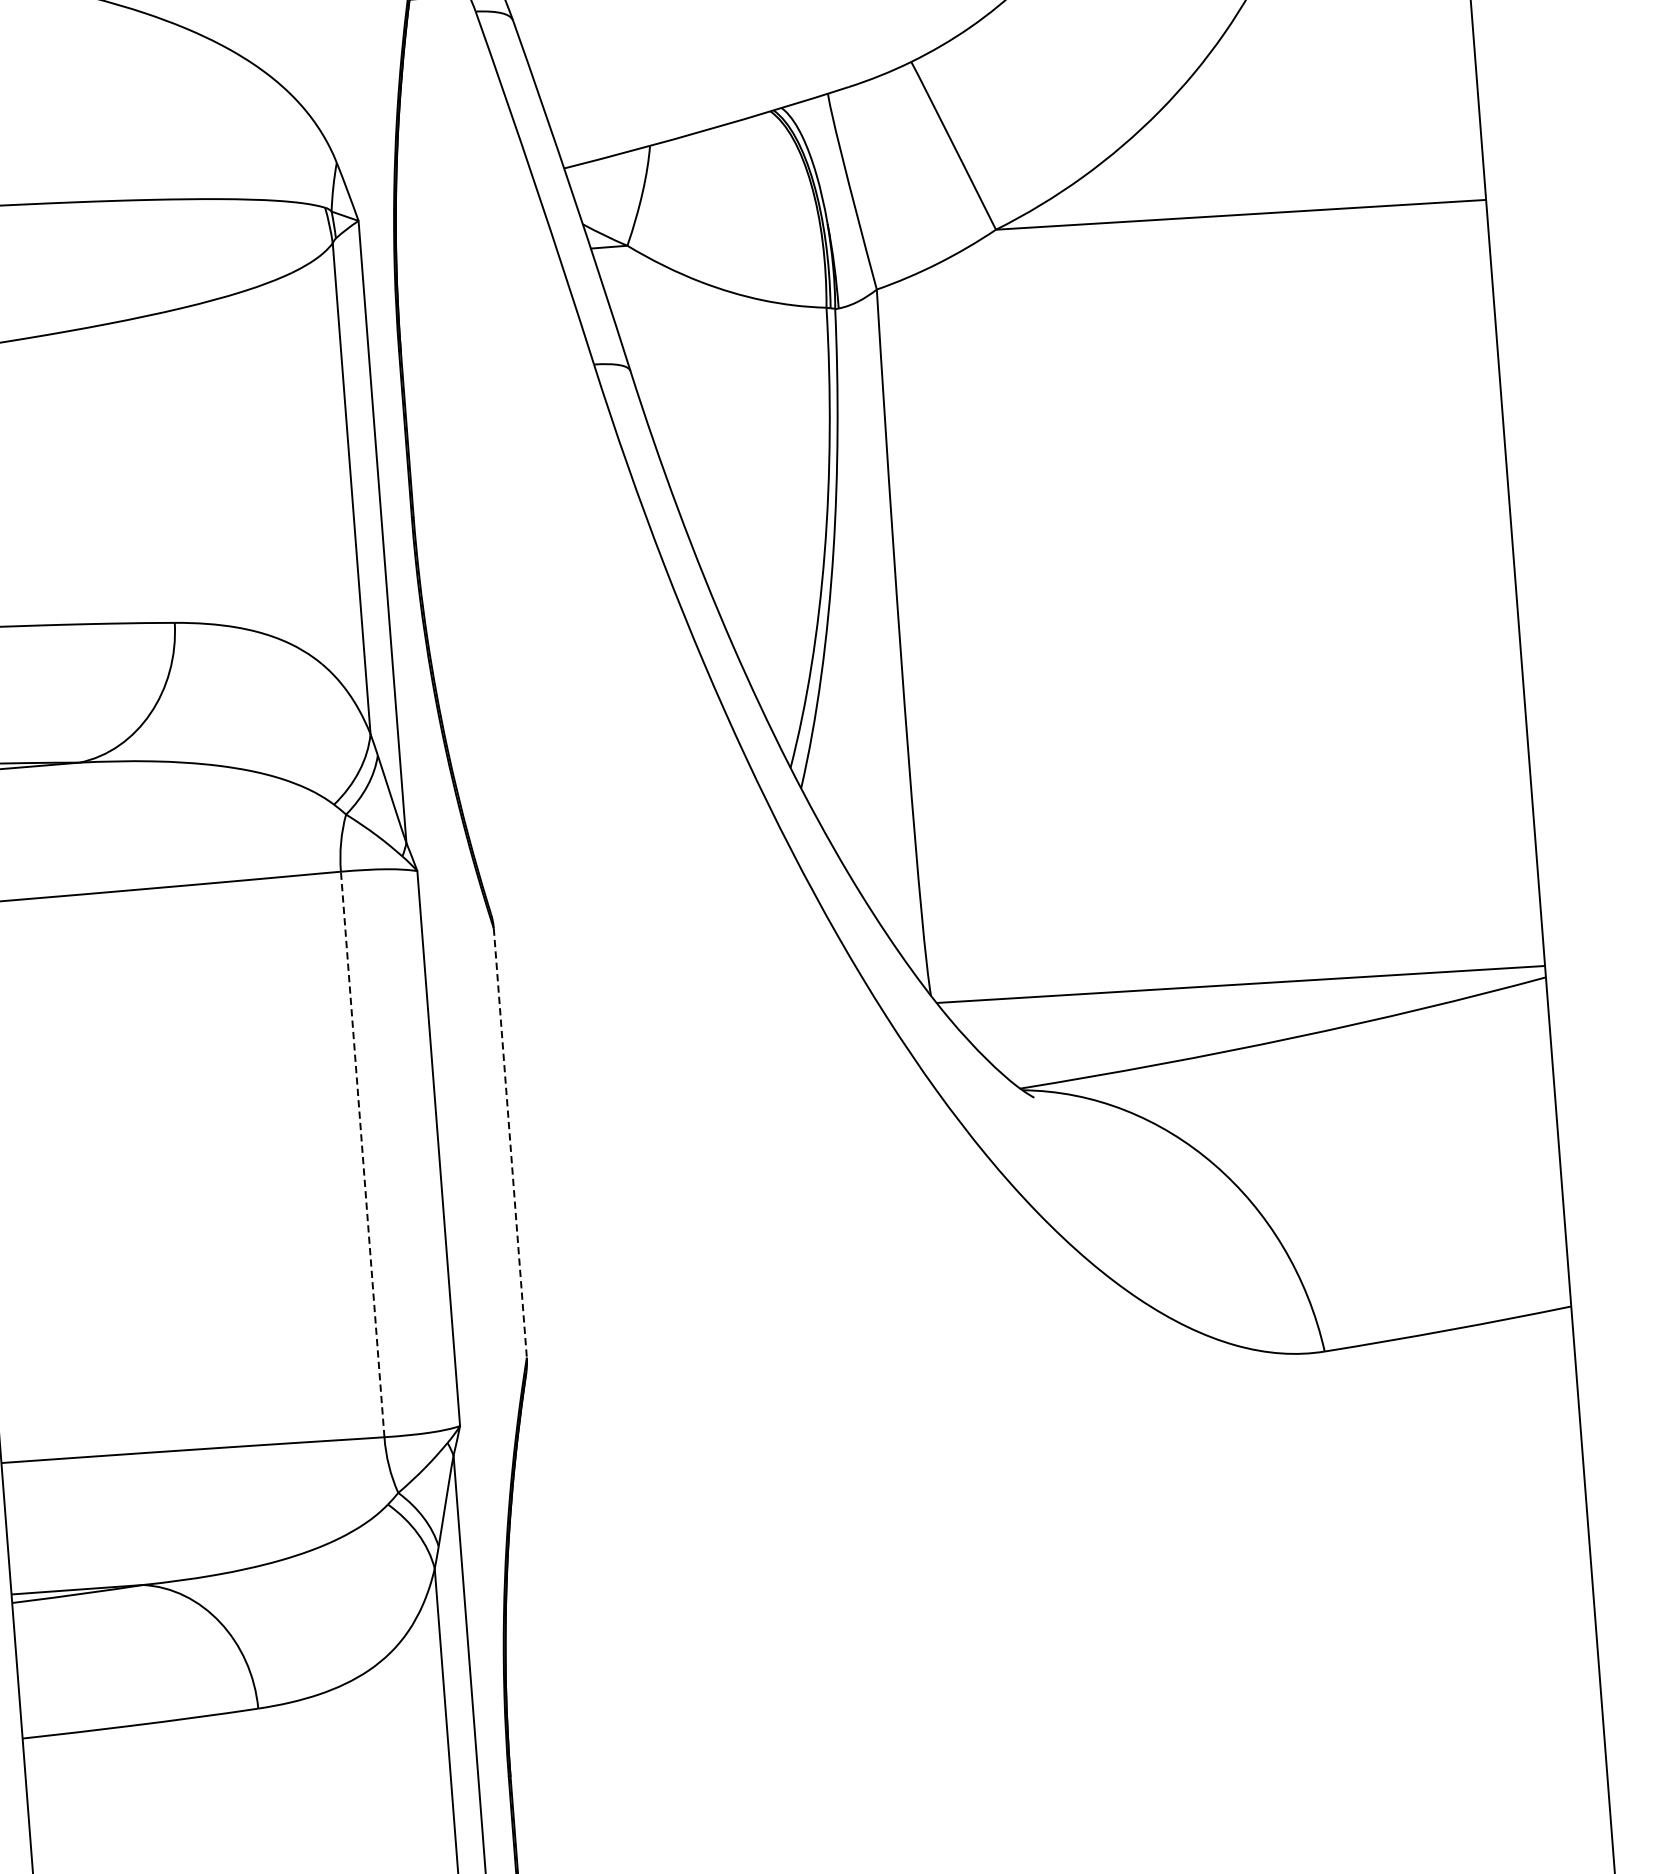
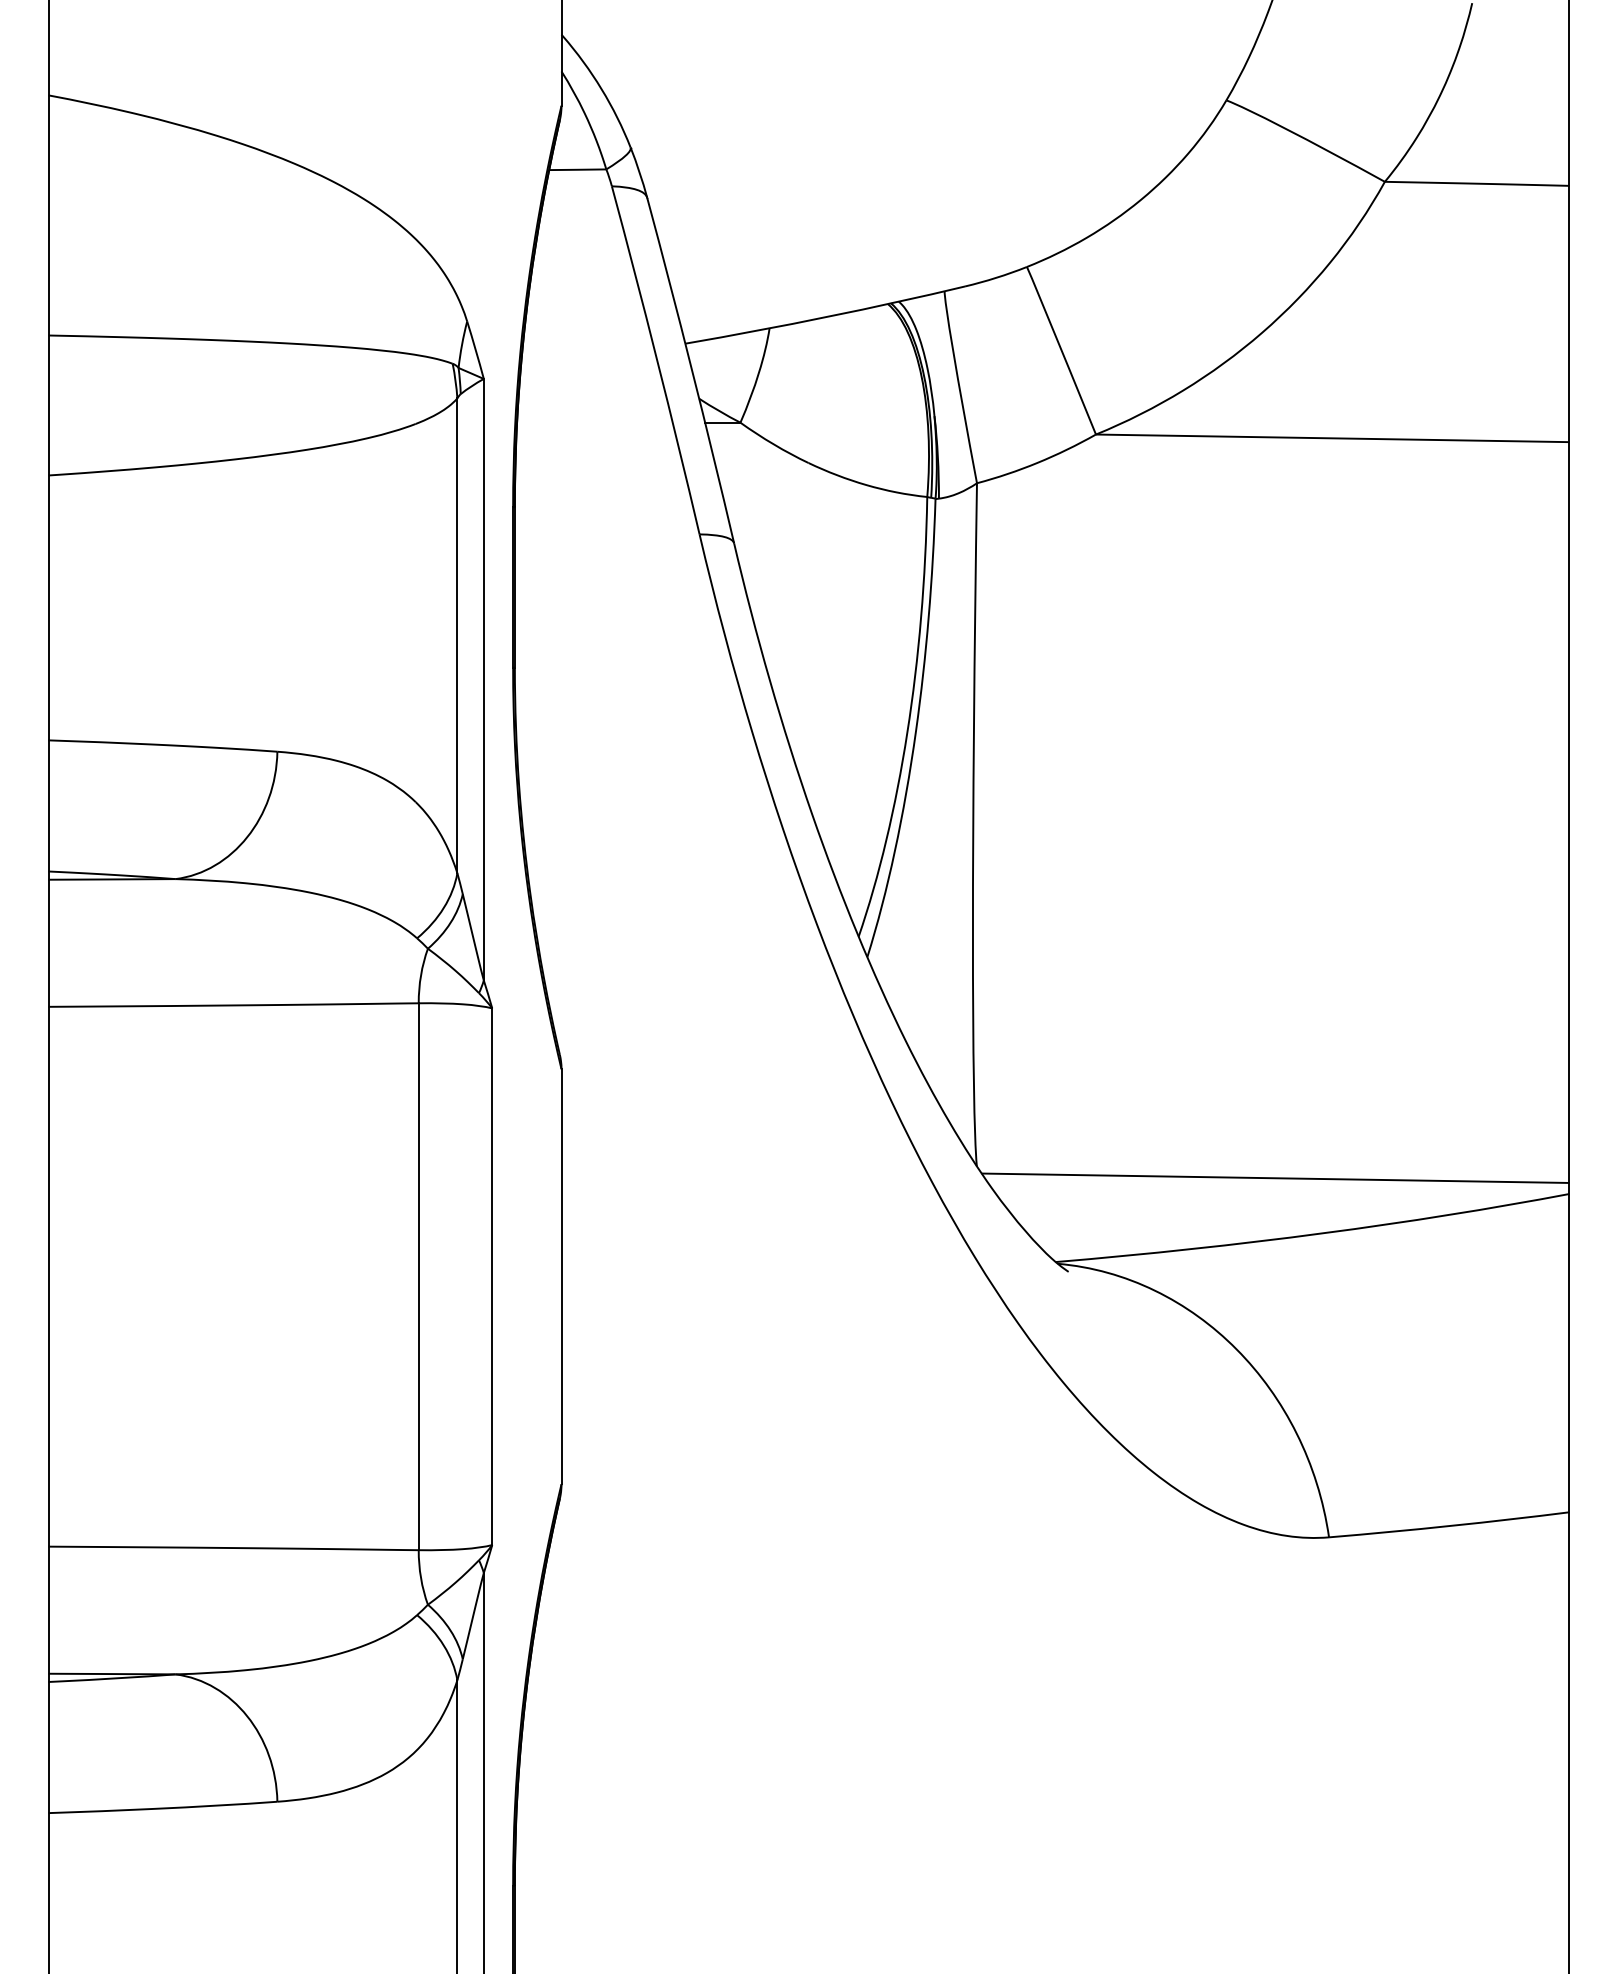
line: (510, 1142) -> (561, 1276), dashed -> solid
line: (362, 1154) -> (418, 1276), dashed -> solid

